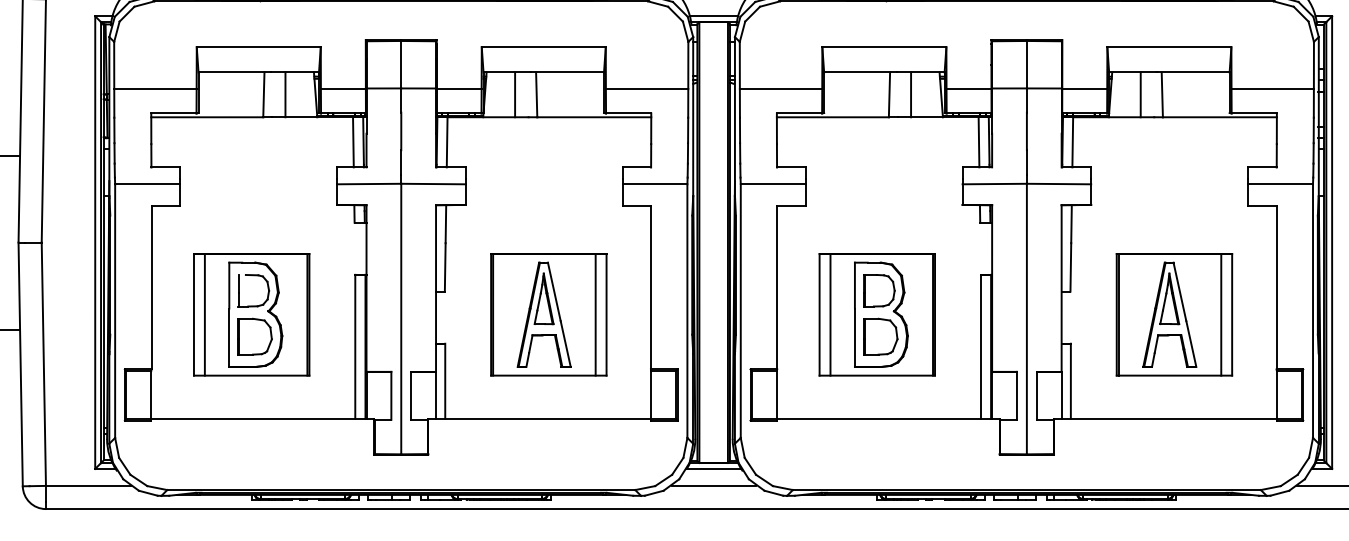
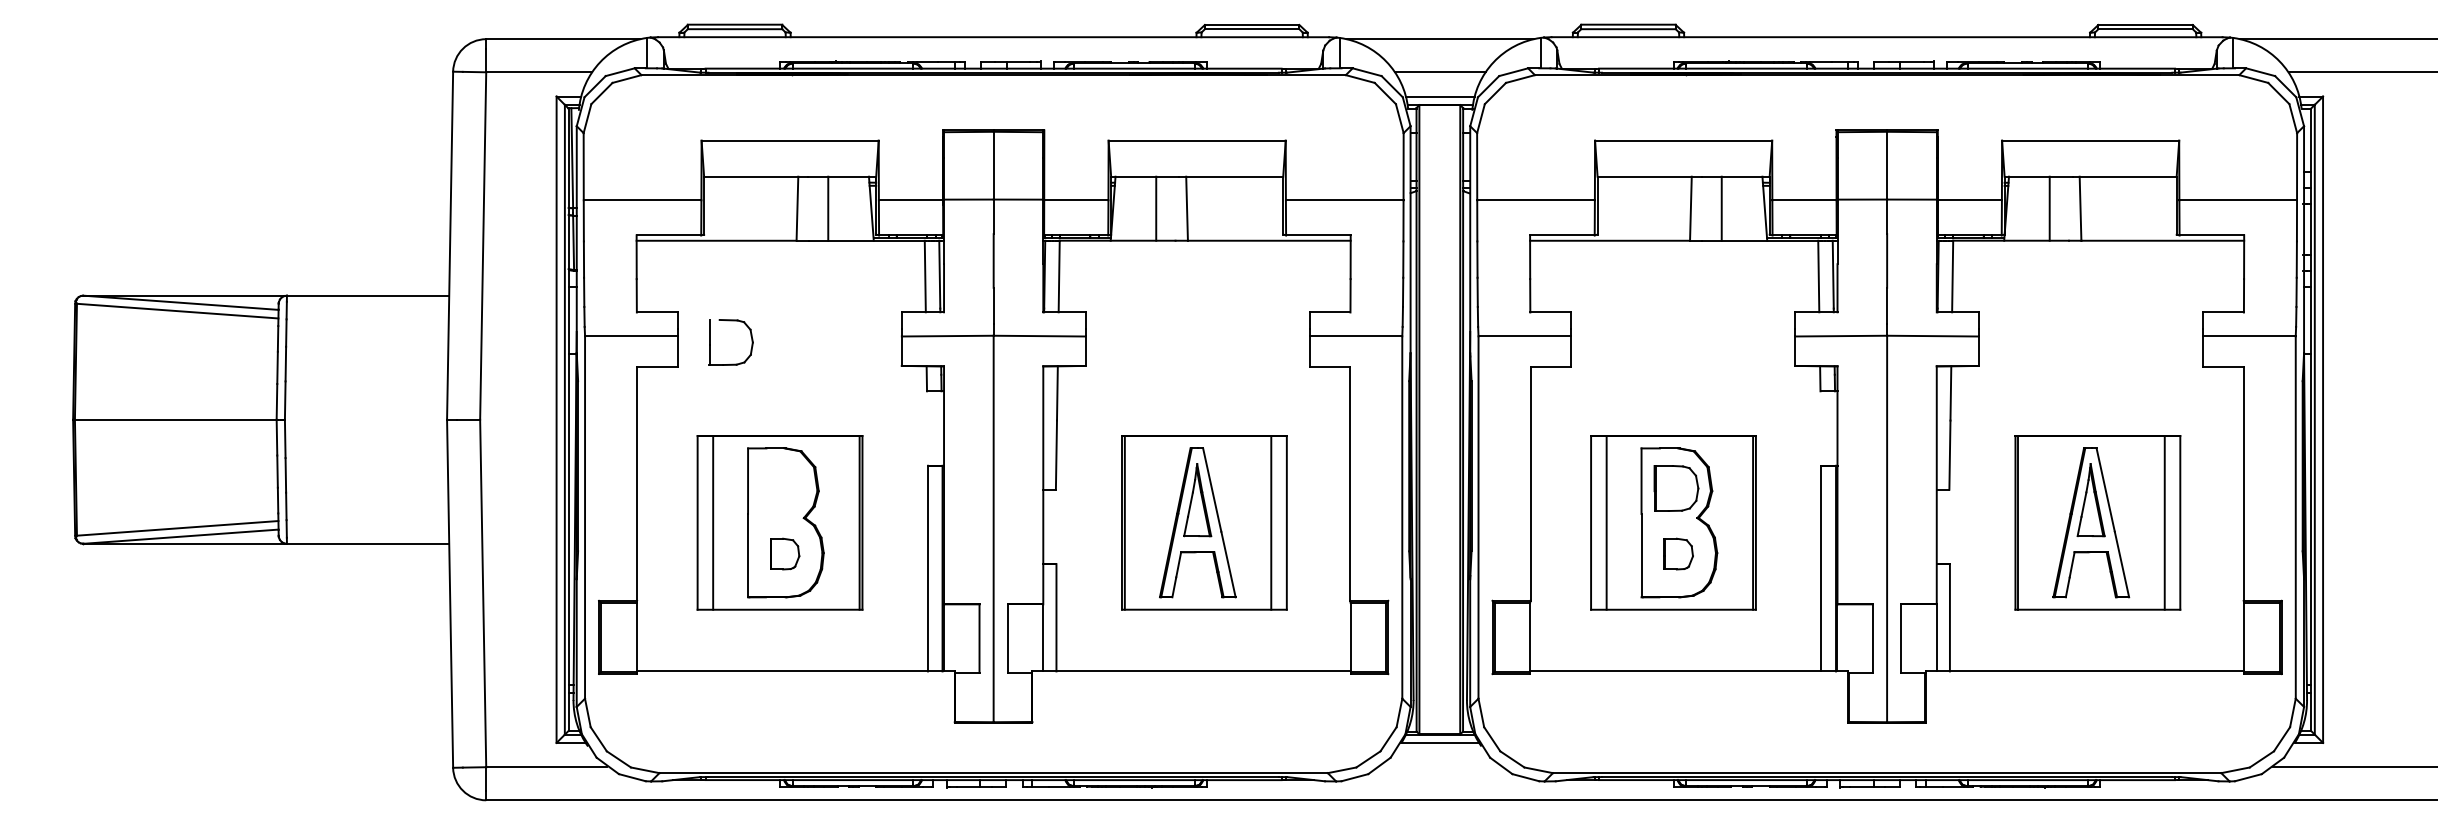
part: (239, 290) -> (710, 342), moved
part: (254, 336) -> (784, 553), size x0.6
part: (880, 336) -> (1678, 553), size x0.6
line: (713, 486) -> (1439, 767), removed

